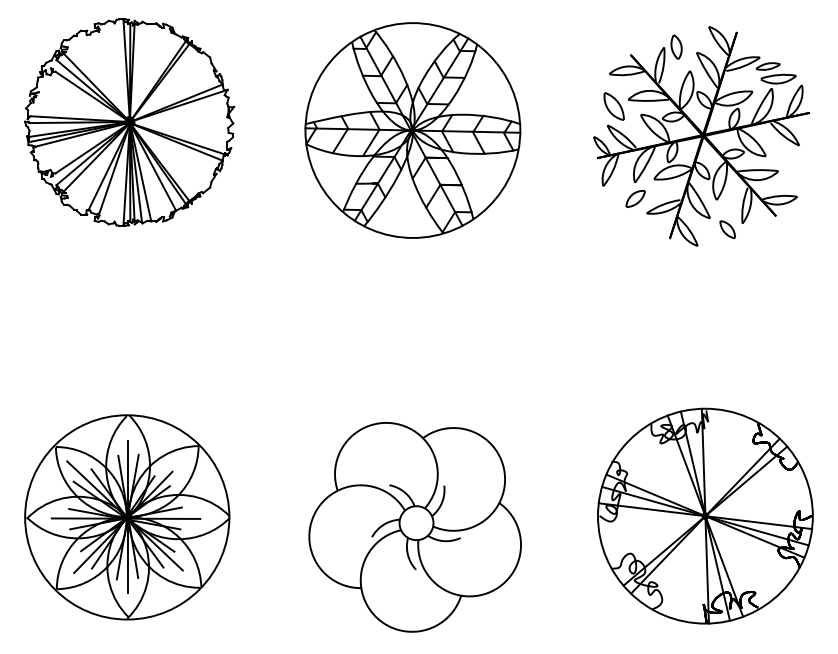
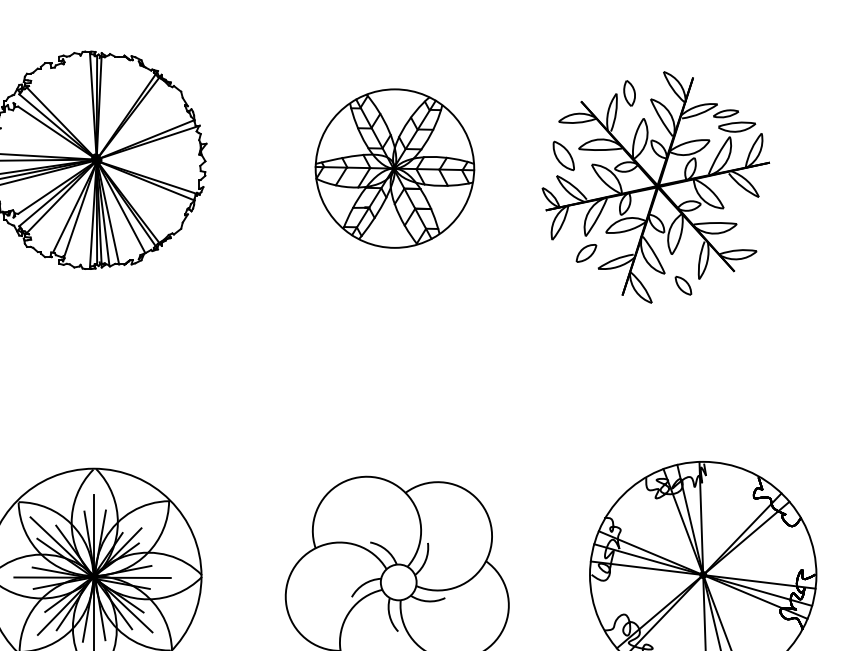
part: (412, 130) -> (394, 168), size x0.7
part: (701, 136) -> (655, 187), moved

